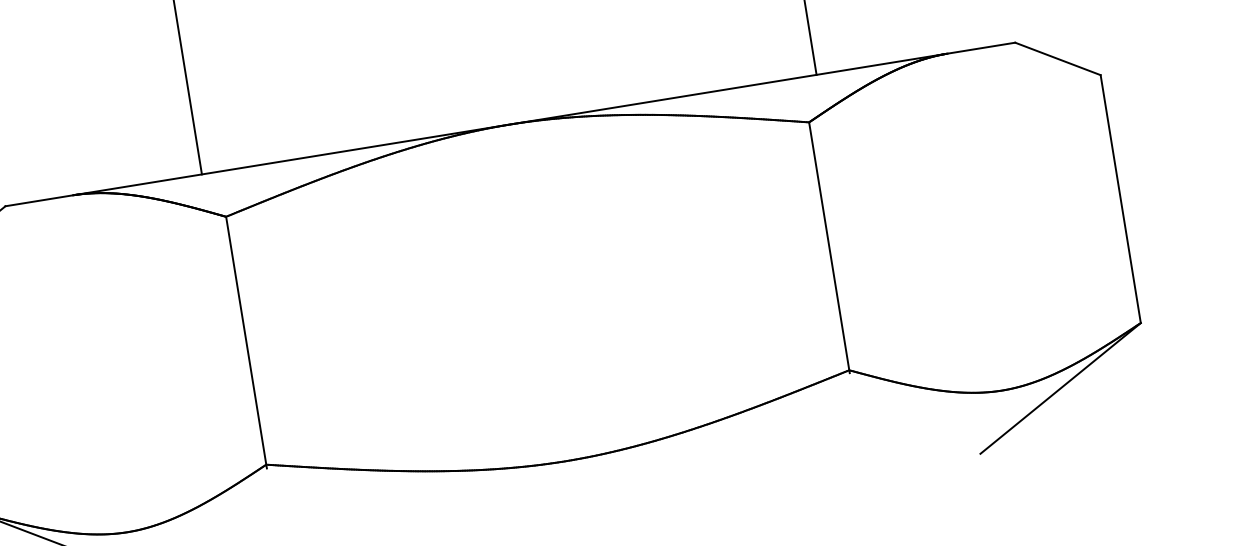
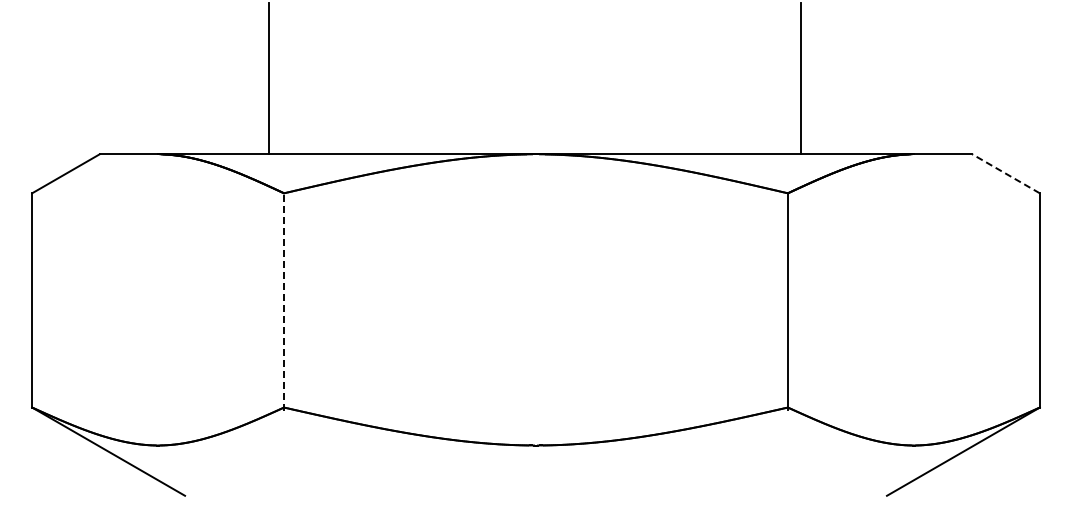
line: (1058, 58) -> (1006, 173), solid -> dashed
line: (247, 343) -> (284, 302), solid -> dashed

